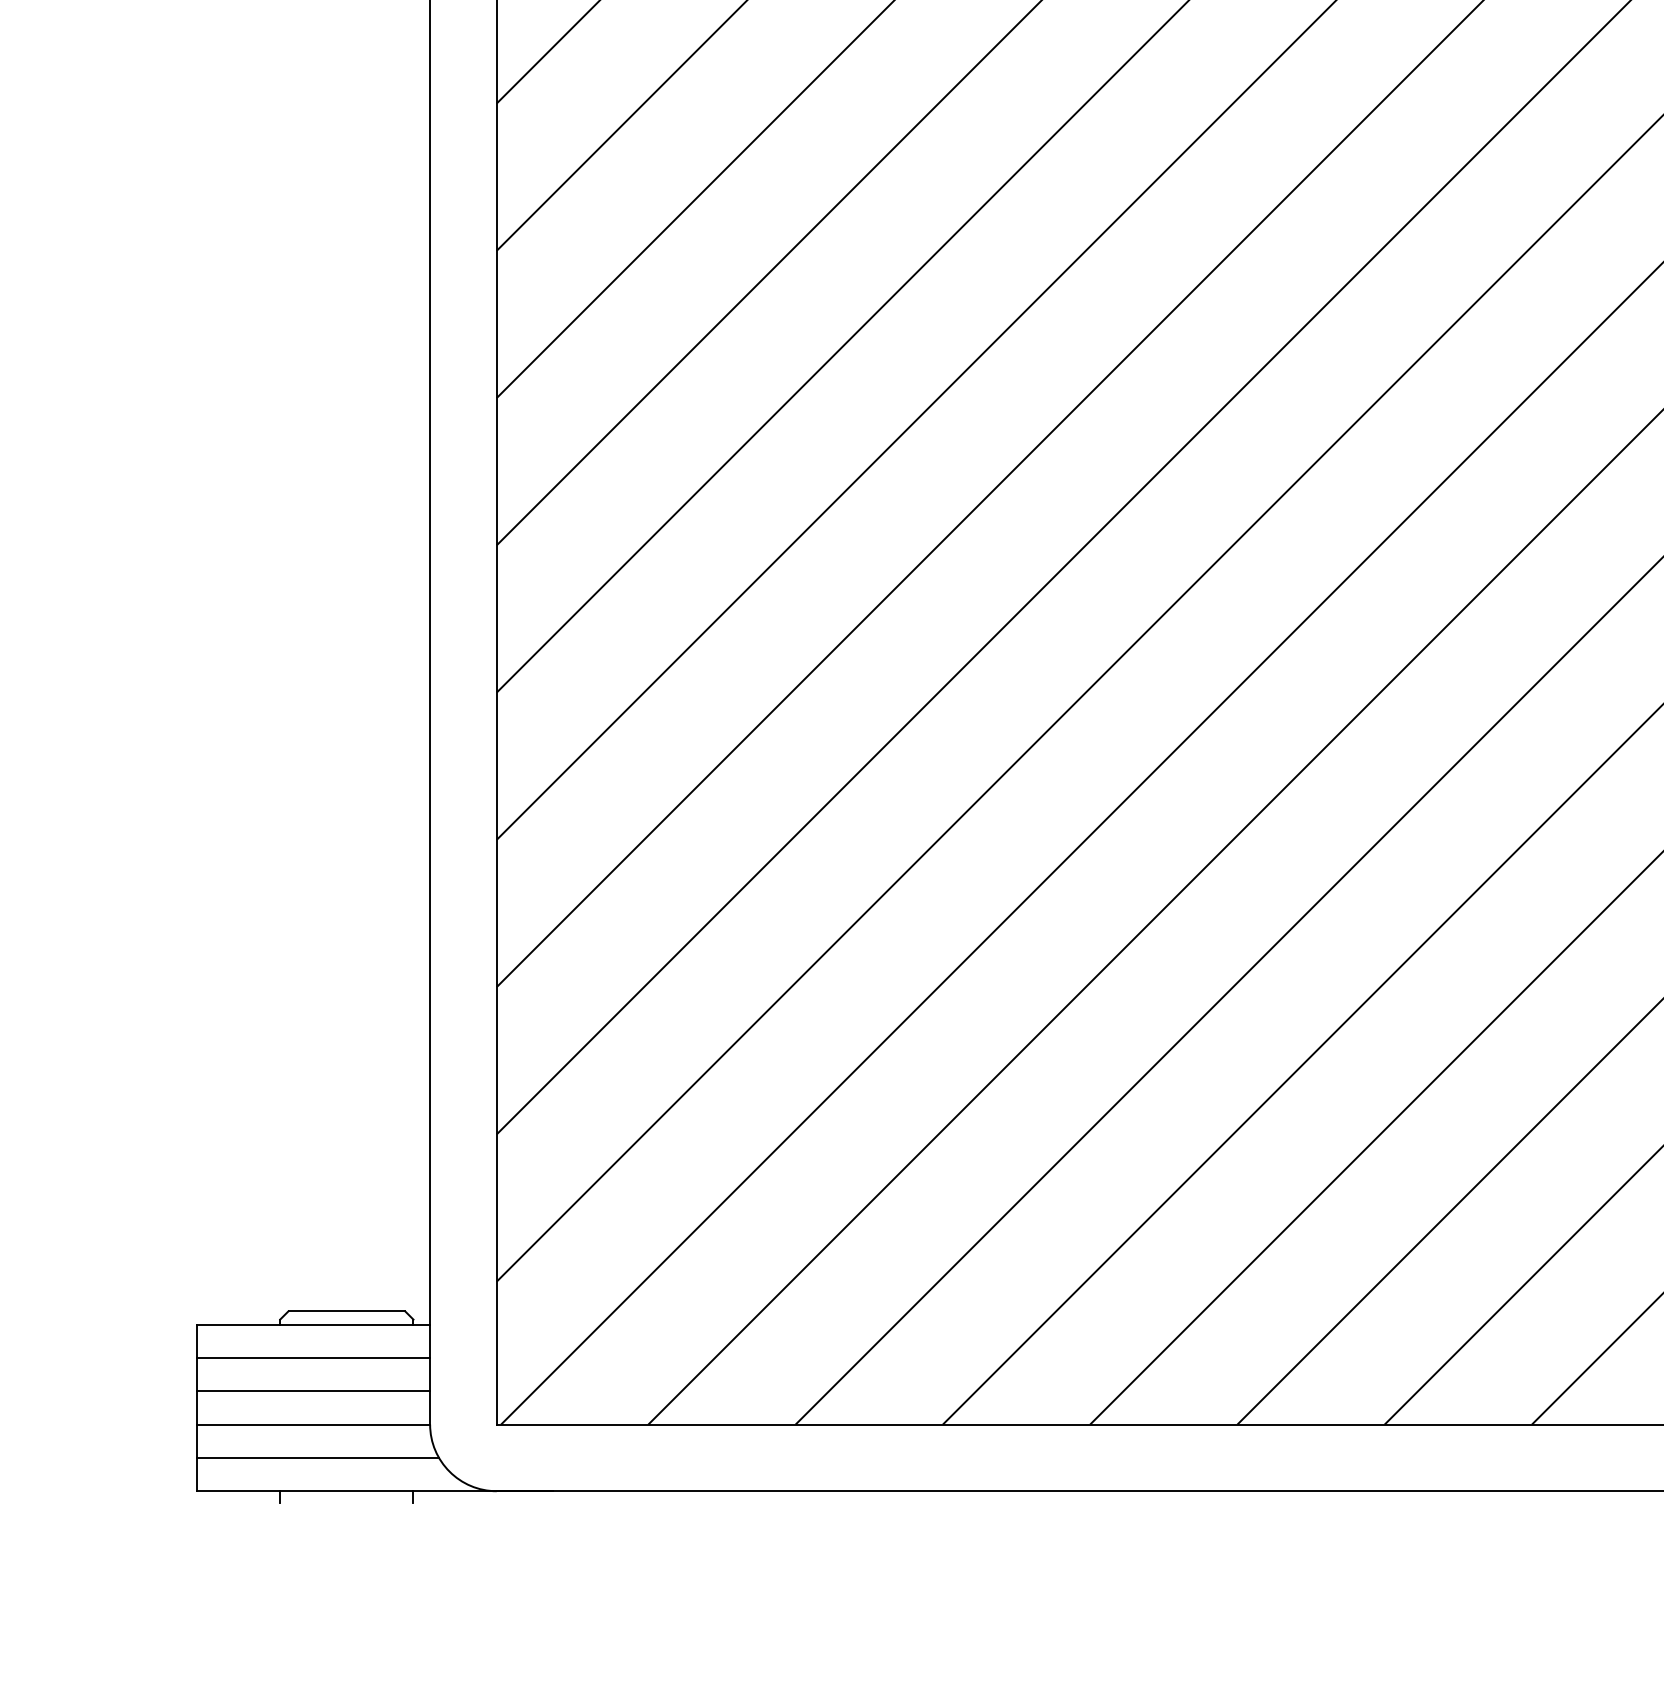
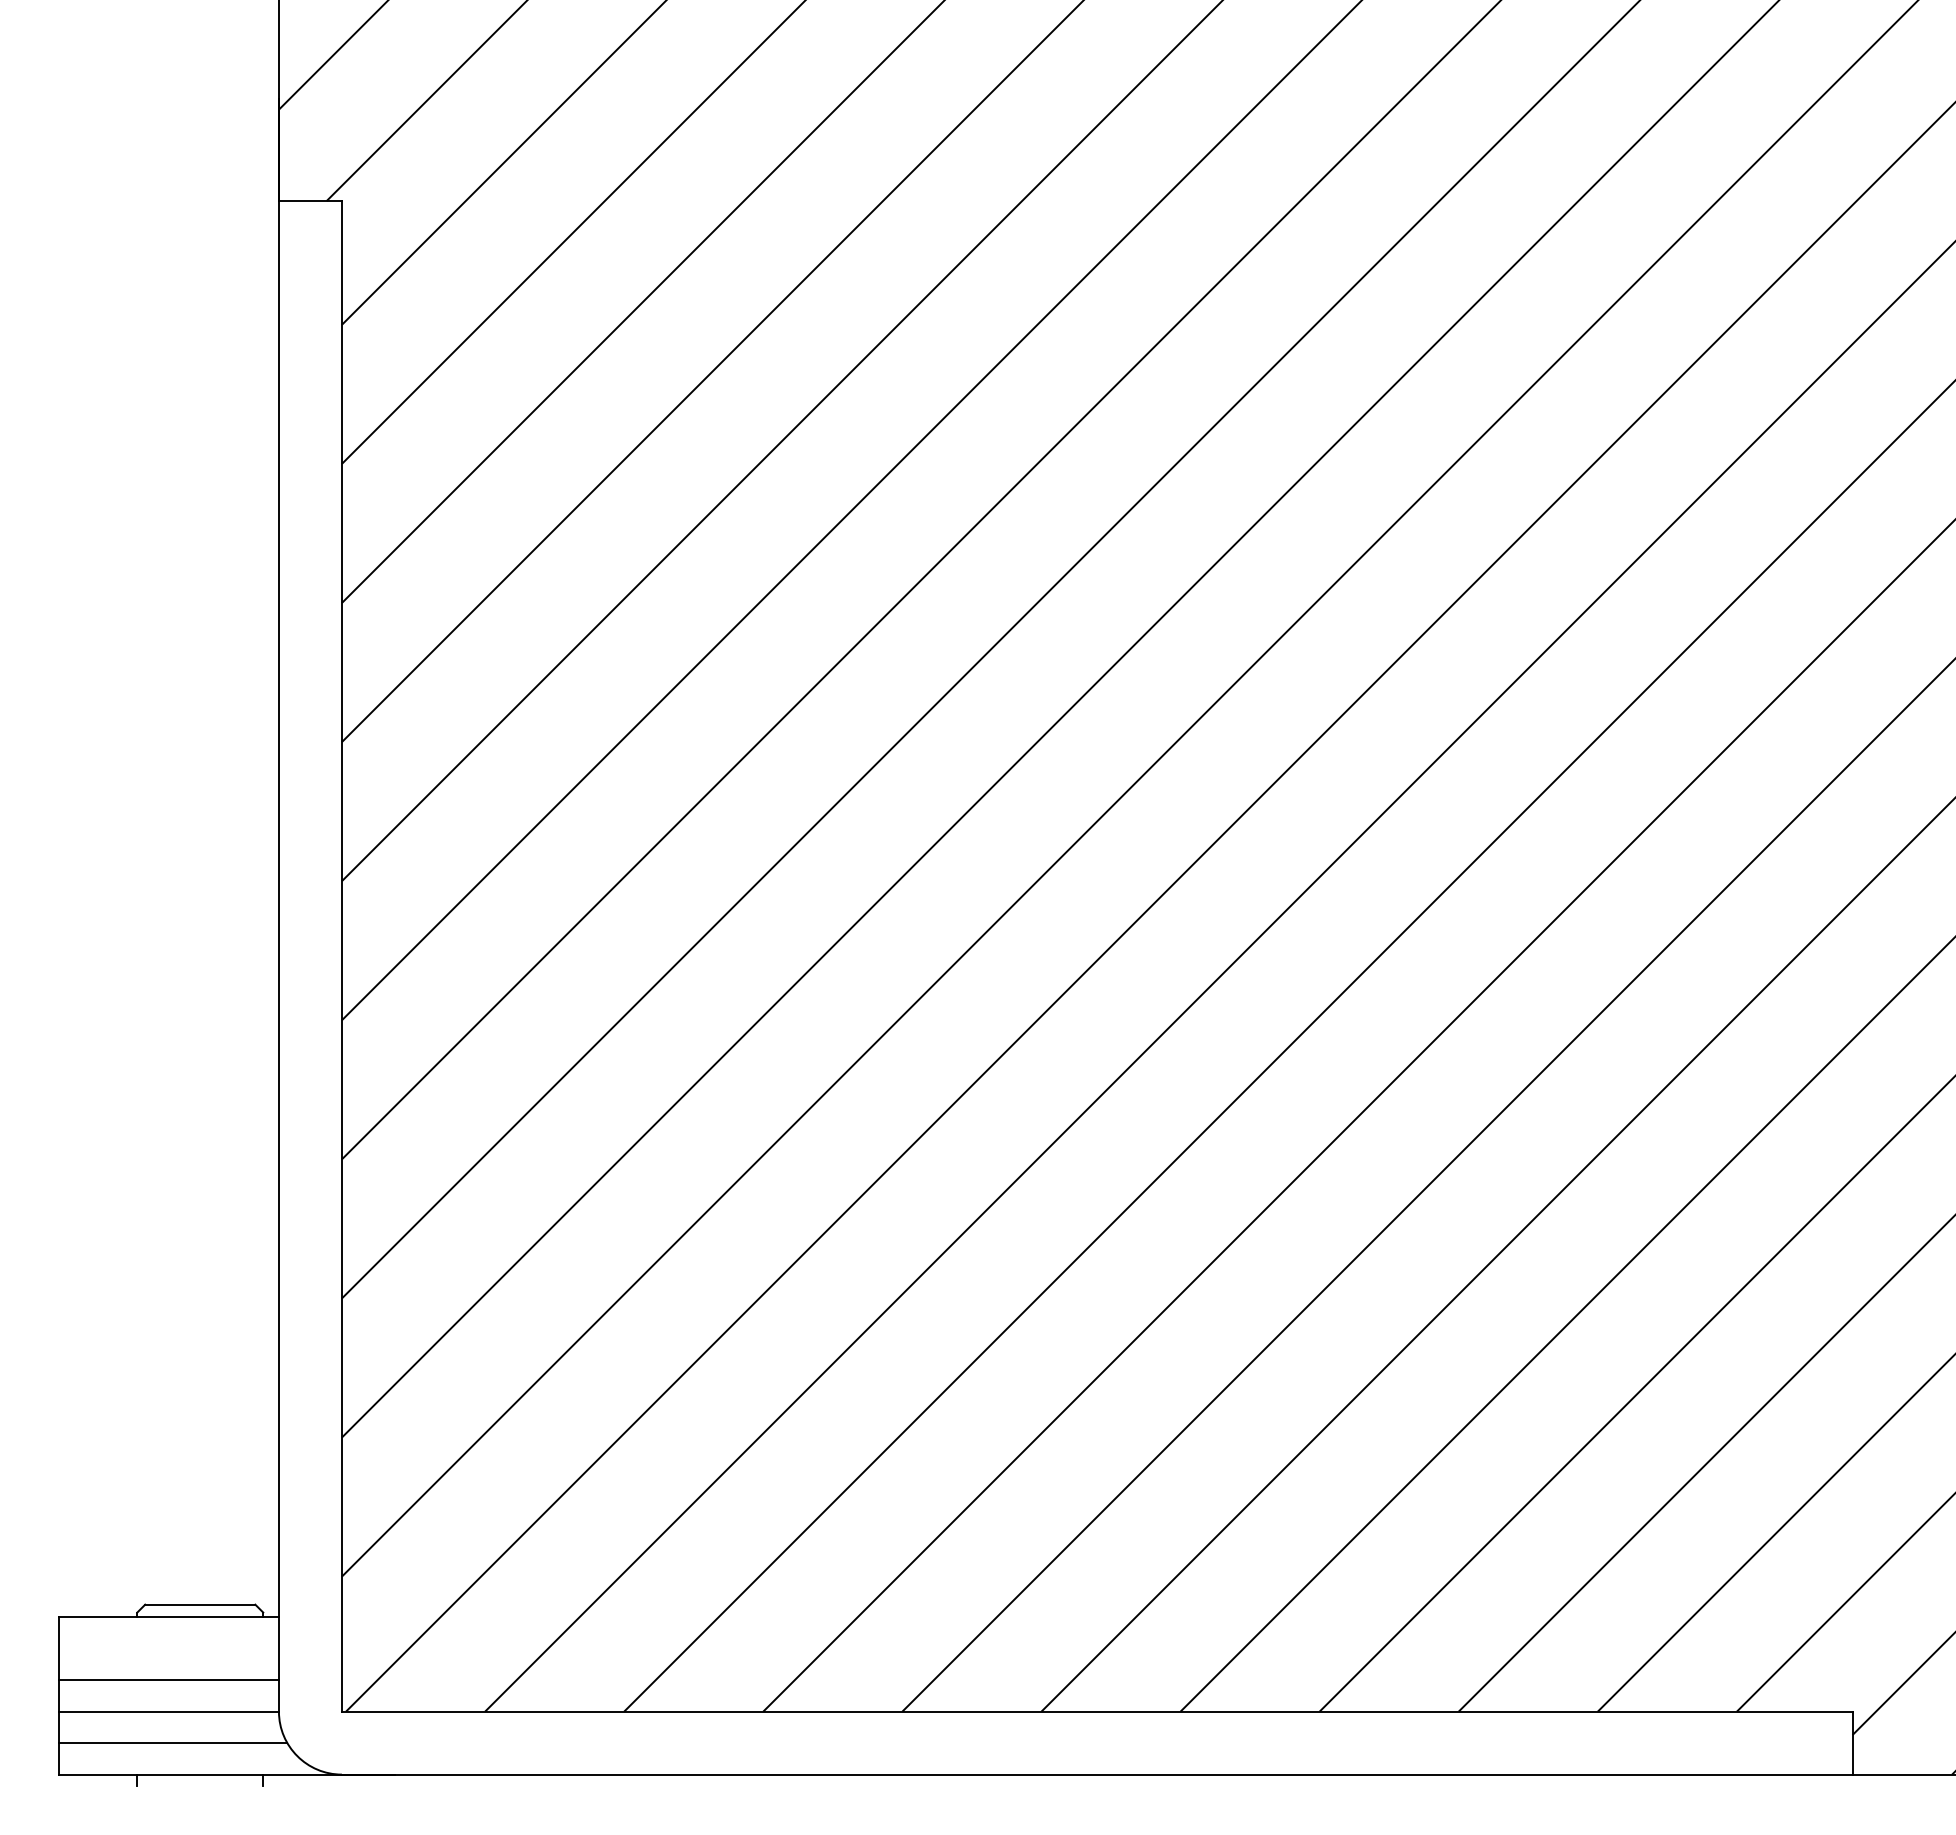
line: (313, 1357) -> (168, 1648), removed

